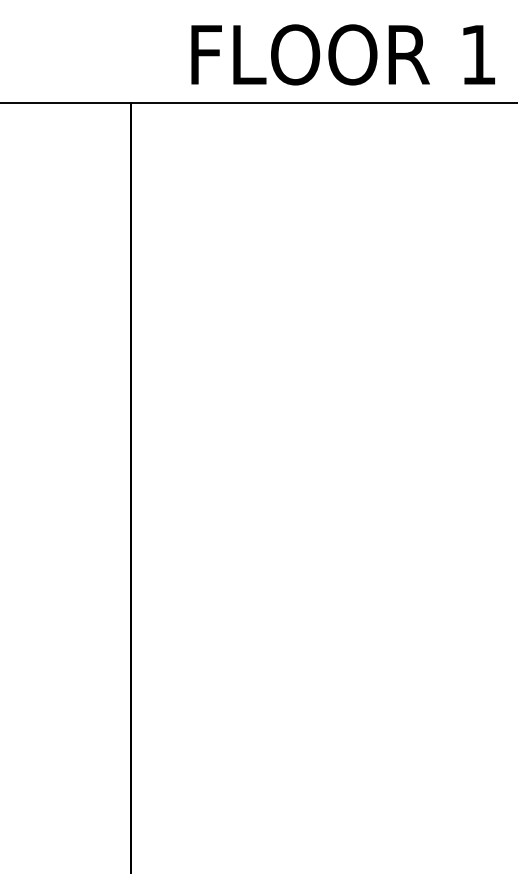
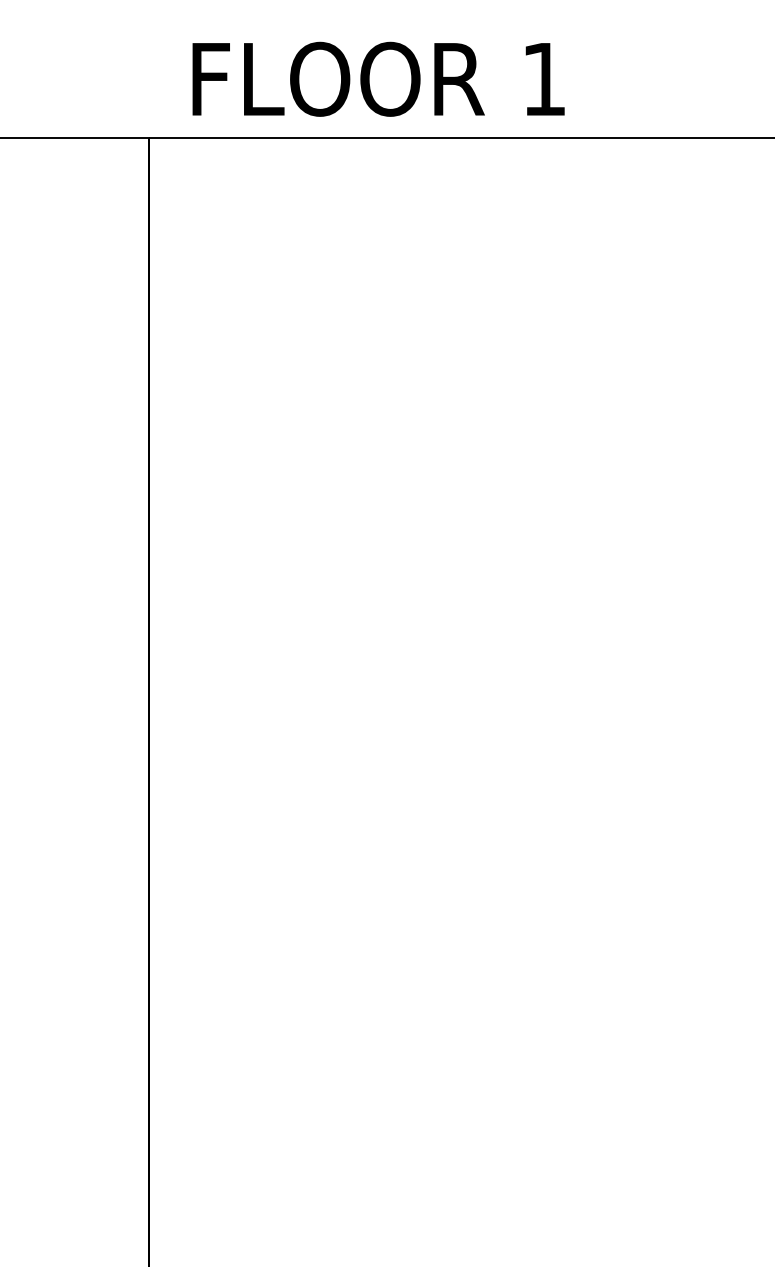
text: (343, 54) -> (378, 78), moved

